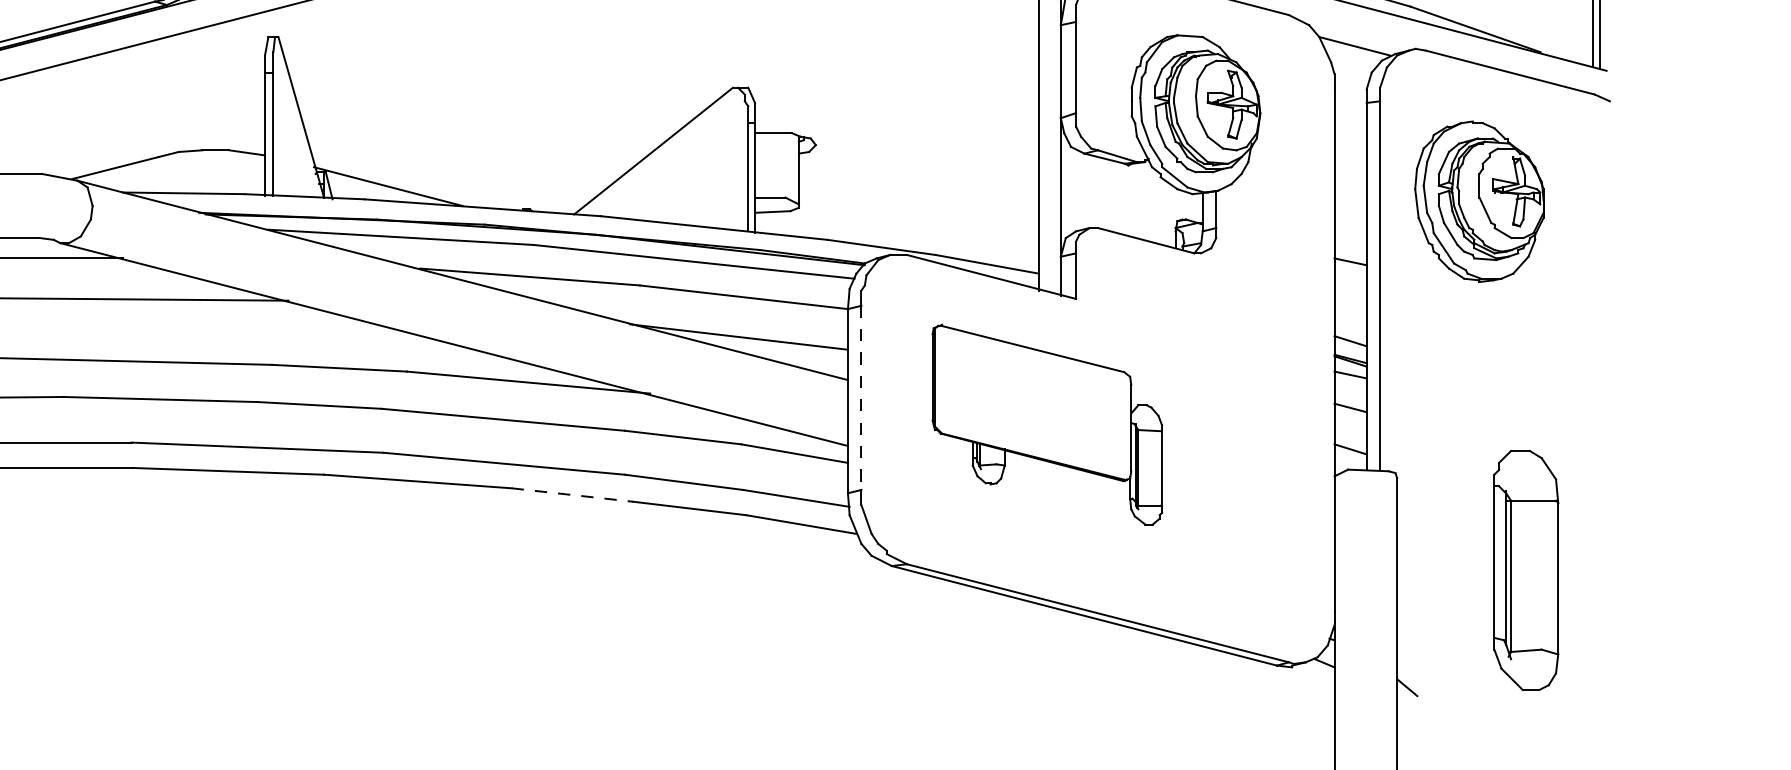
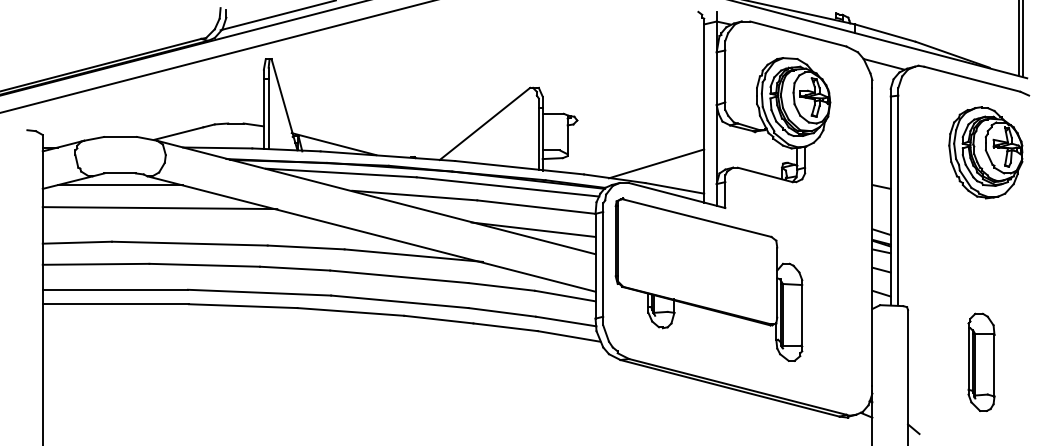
part: (1478, 201) -> (985, 152), moved
line: (955, 220) -> (656, 163), added
line: (861, 398) -> (603, 264), dashed -> solid
part: (1046, 424) -> (708, 279), size x1.43
line: (571, 494) -> (438, 319), dashed -> solid
part: (1526, 568) -> (981, 361), size x0.71

